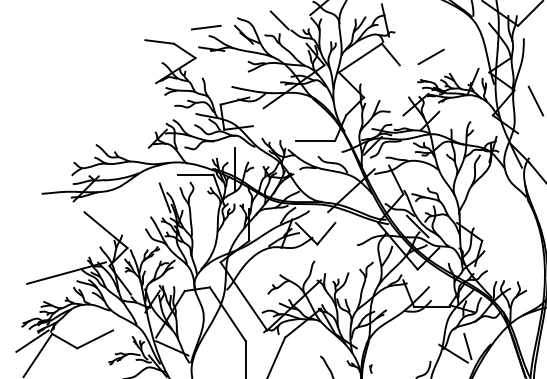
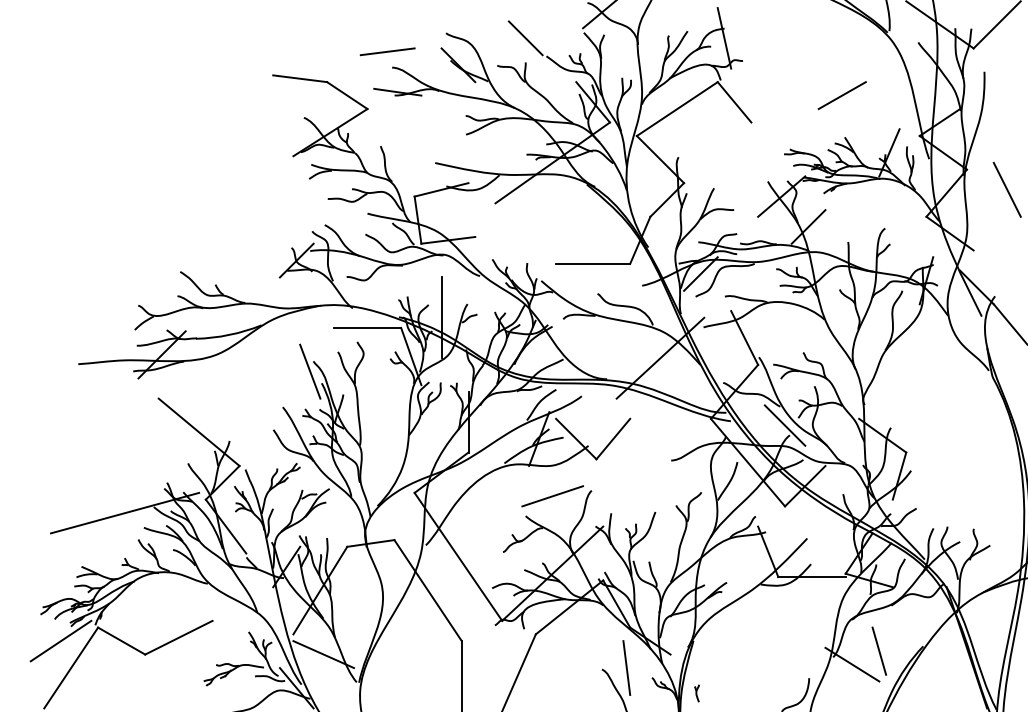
line: (430, 56) -> (841, 94), moved
line: (293, 263) -> (551, 495), added
line: (333, 355) -> (626, 668), added

